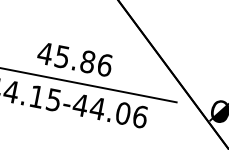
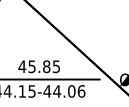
text: (105, 64) -> (56, 66), 45.86 -> 45.85

